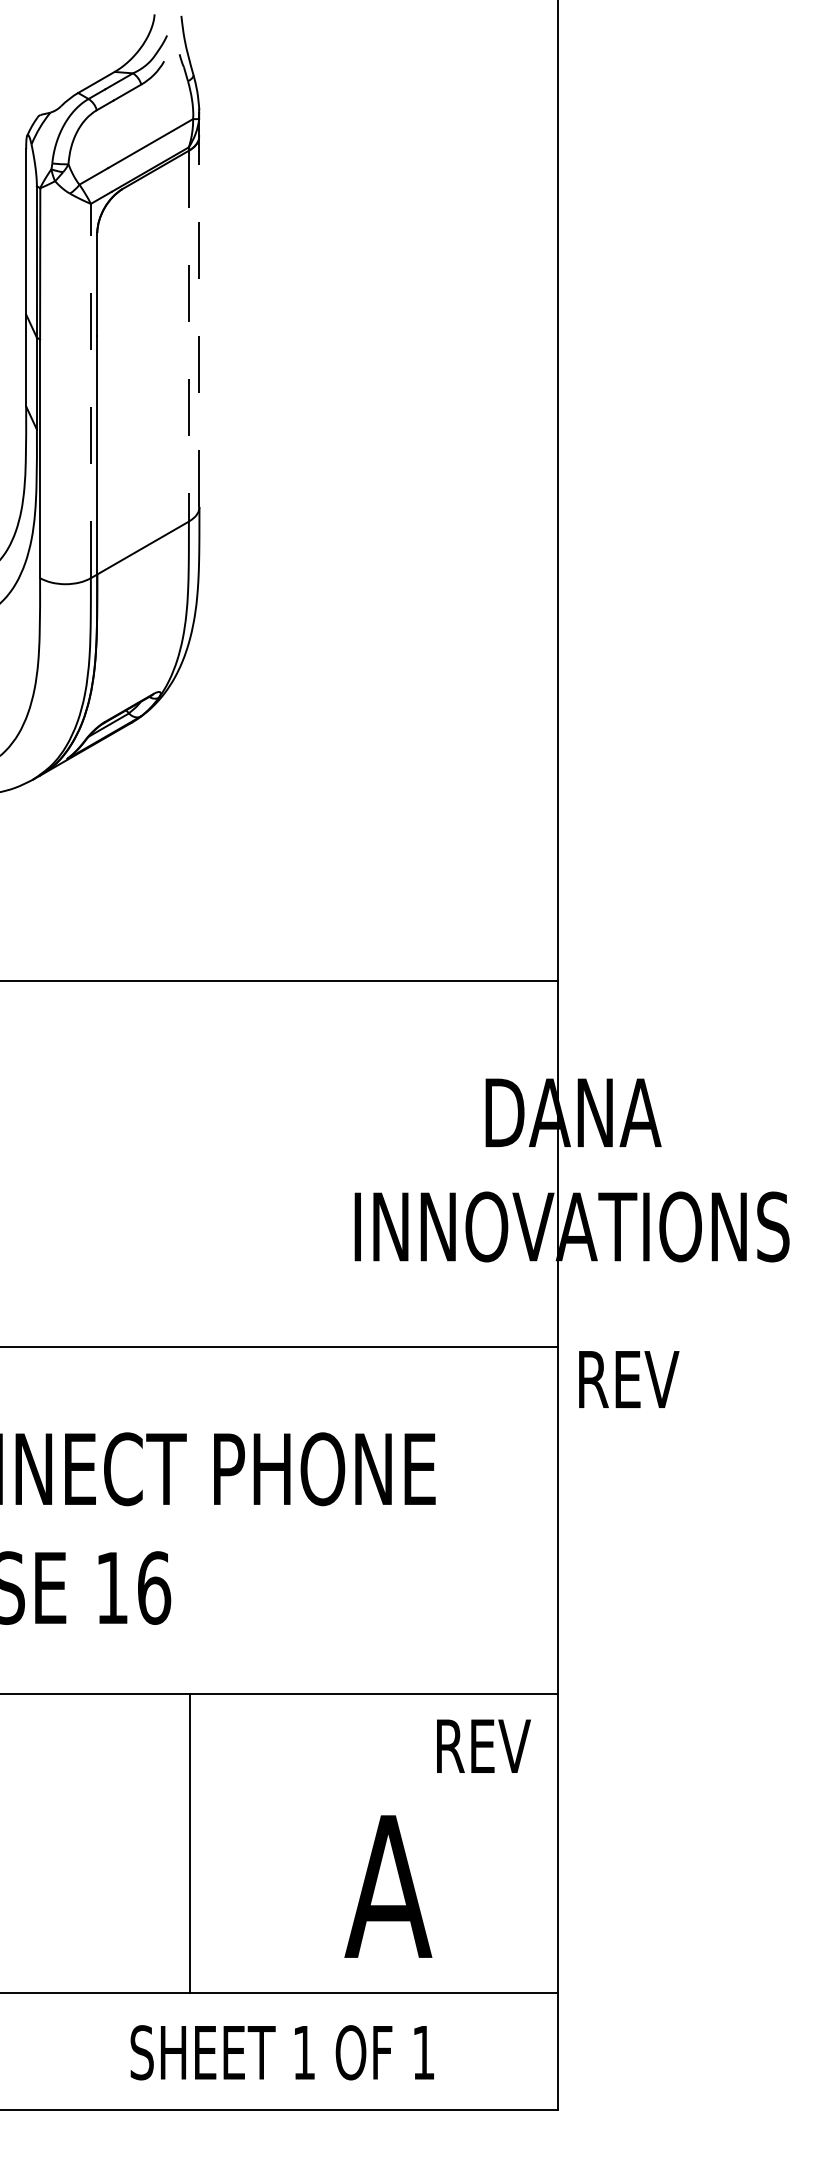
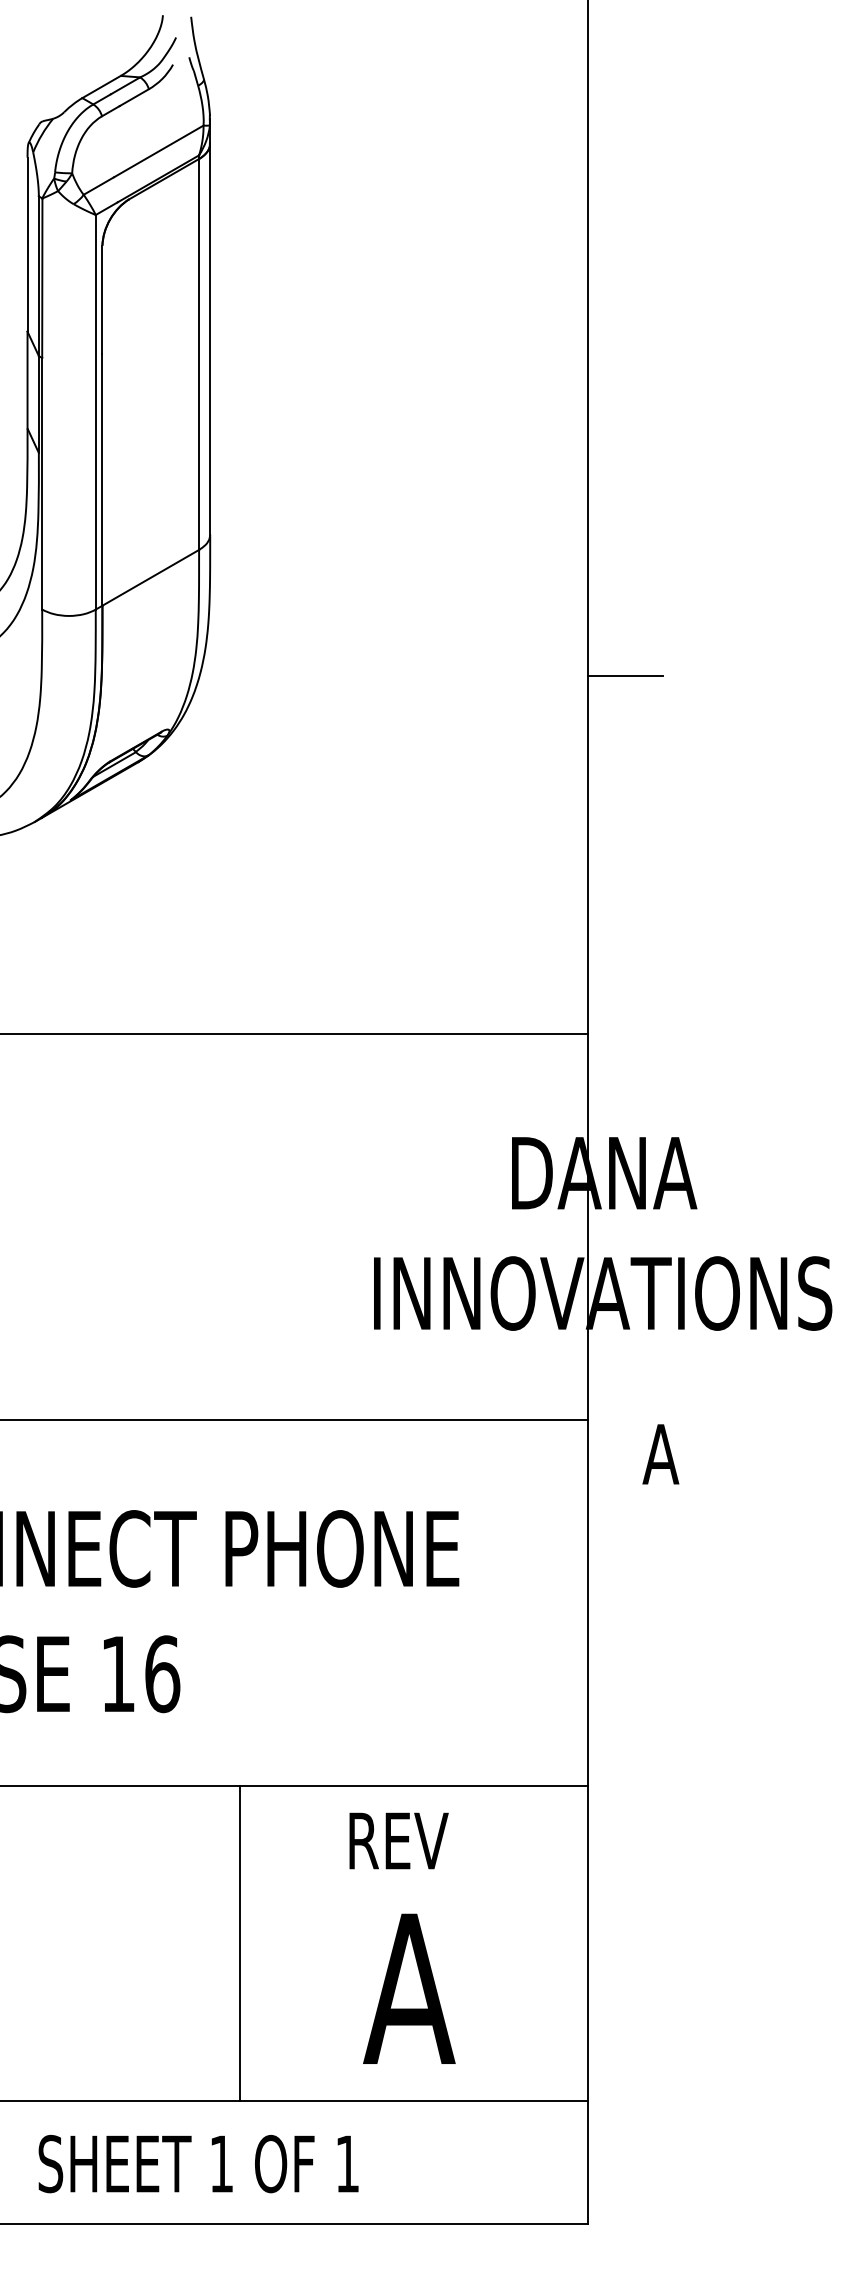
line: (199, 321) -> (210, 338), dashed -> solid
line: (189, 336) -> (199, 354), dashed -> solid
line: (90, 390) -> (95, 411), dashed -> solid
line: (593, 641) -> (625, 676), added
text: (629, 1379) -> (663, 1454), REV -> A
text: (483, 1745) -> (398, 1840), moved
line: (190, 1843) -> (240, 1943), moved
text: (282, 2052) -> (198, 2163), moved

